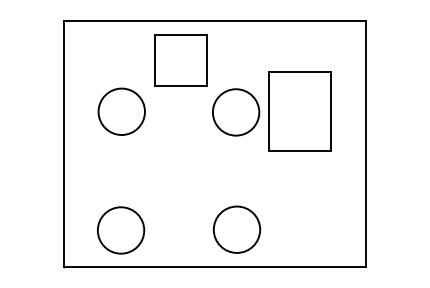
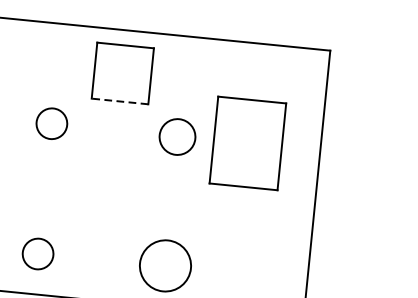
line: (181, 85) -> (120, 101), solid -> dashed
circle: (121, 111) -> (51, 123), size x0.6
circle: (236, 112) -> (177, 137), size x0.7
circle: (120, 230) -> (37, 253), size x0.6

